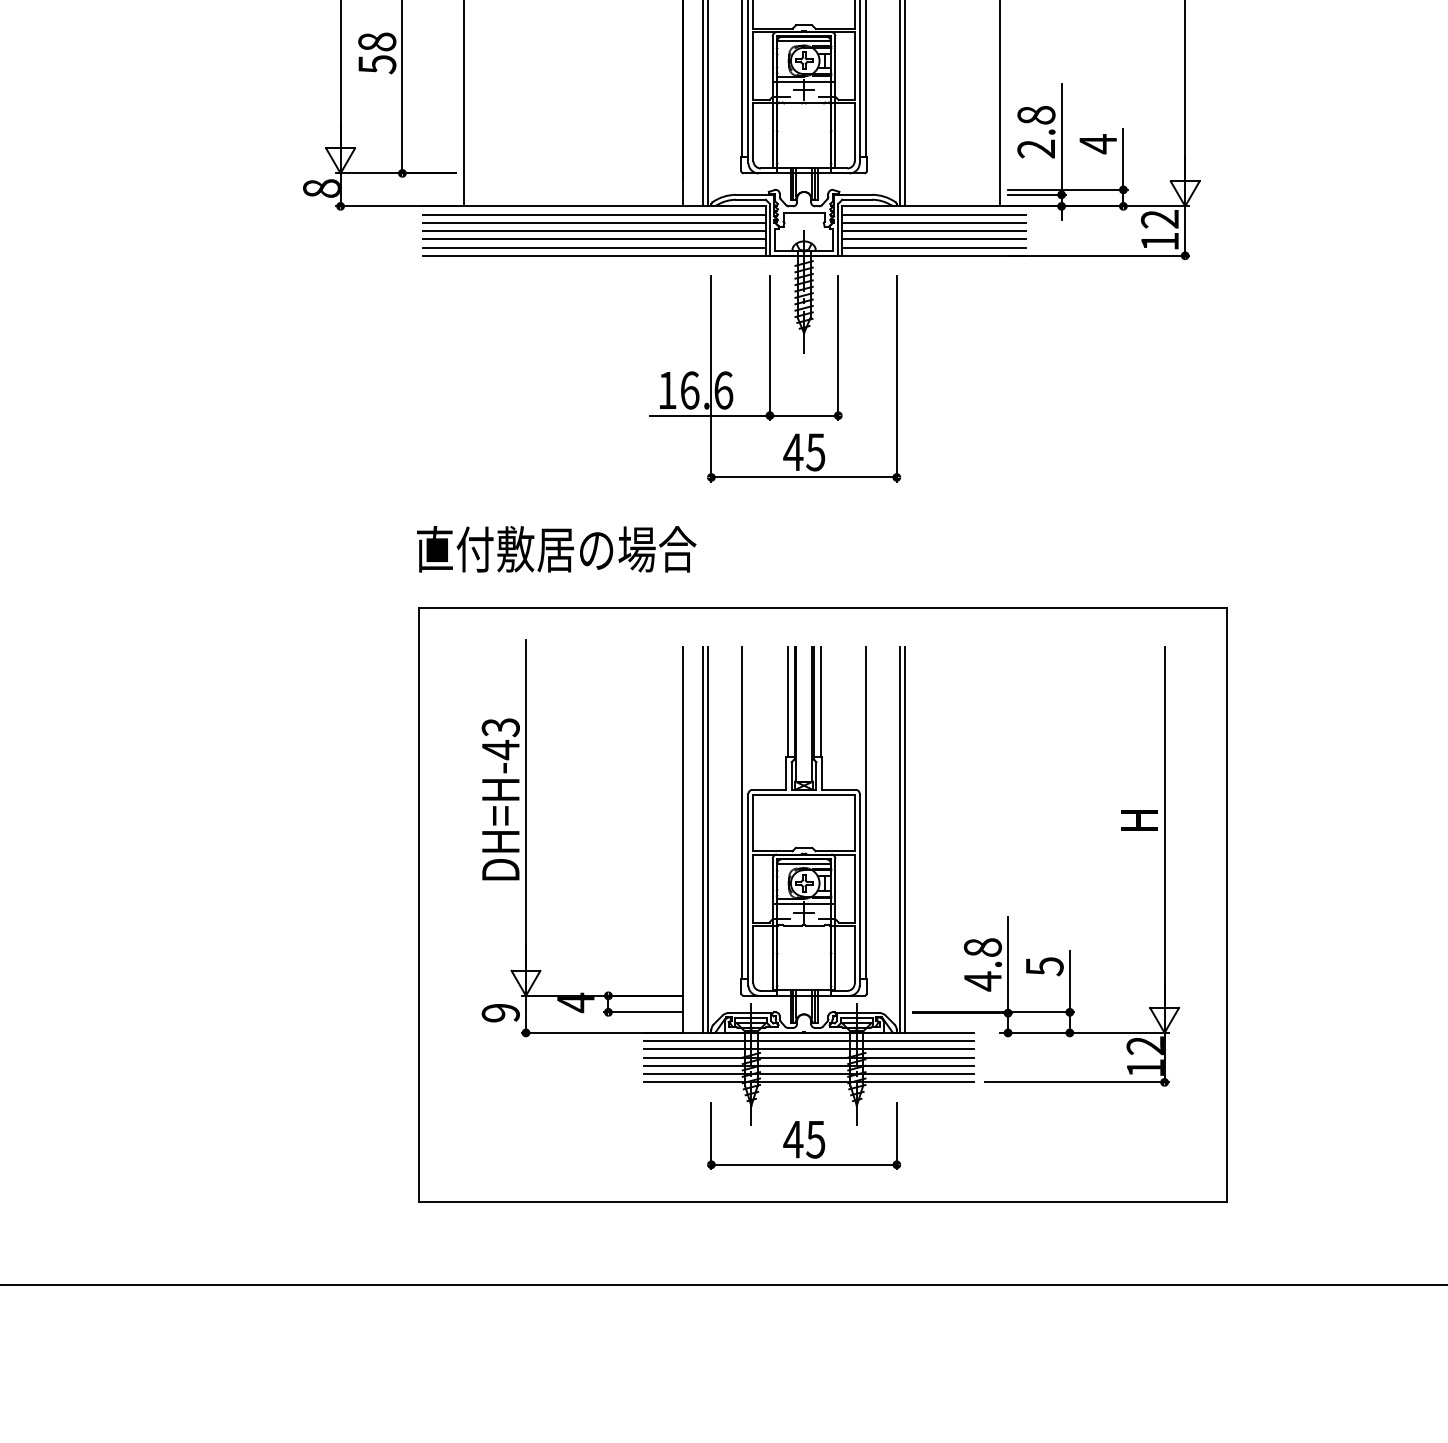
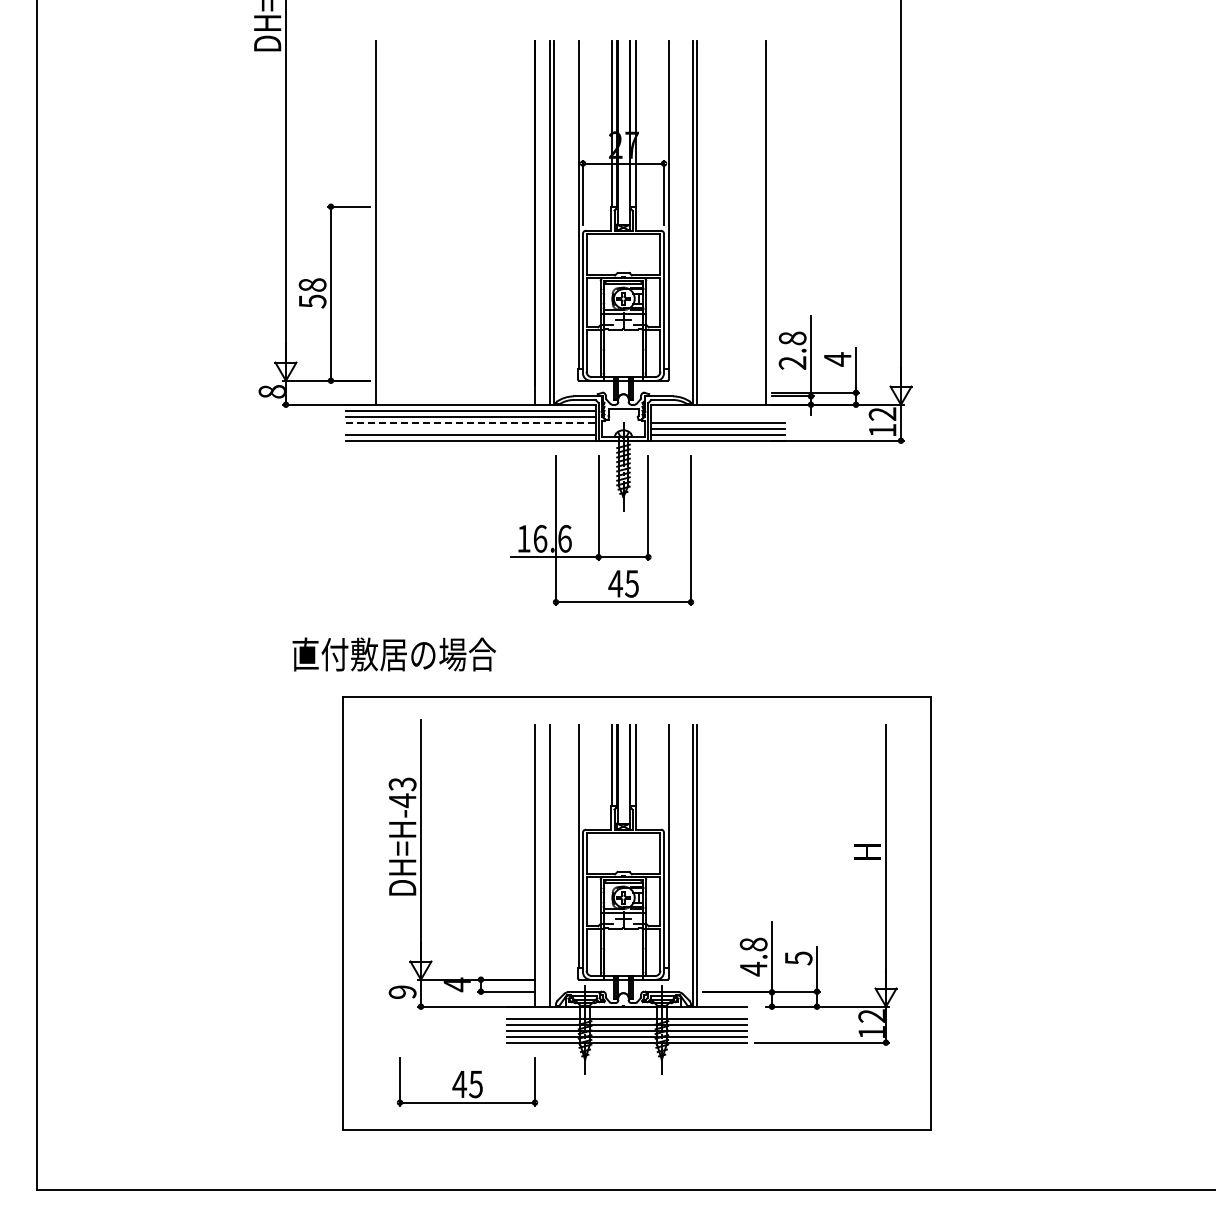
line: (933, 214) -> (717, 410), removed
line: (933, 222) -> (717, 416), removed
line: (594, 230) -> (470, 422), solid -> dashed
line: (594, 238) -> (470, 428), removed
text: (555, 549) -> (393, 654), moved
line: (707, 839) -> (553, 865), removed
line: (808, 1040) -> (626, 1012), removed
part: (804, 1135) -> (467, 1081), moved

